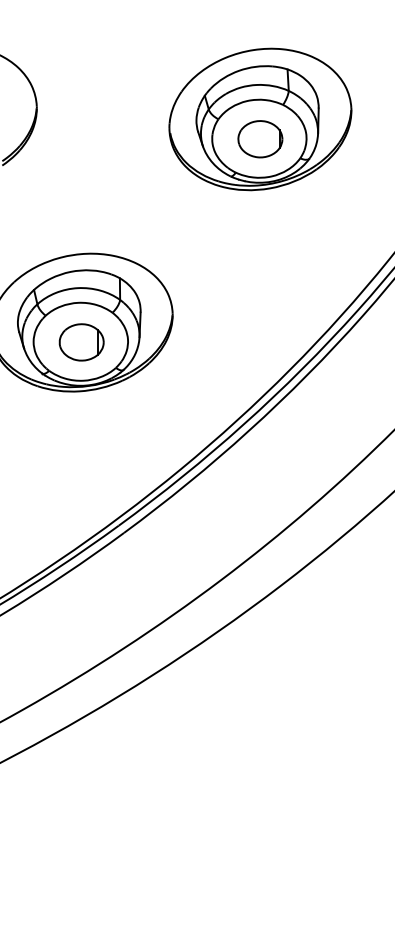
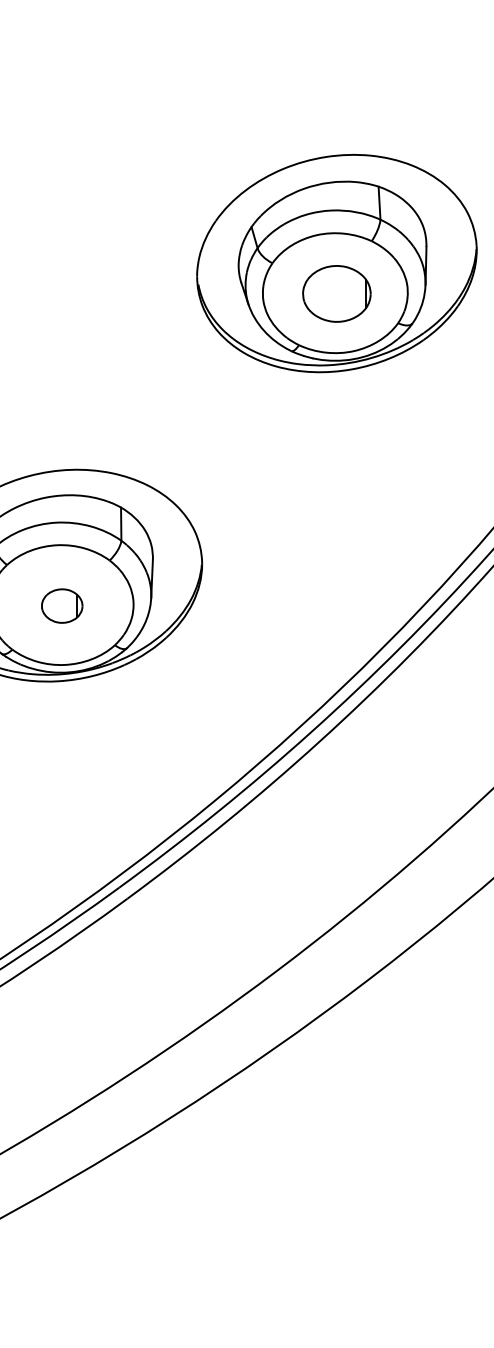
part: (81, 342) -> (62, 606), size x0.6

